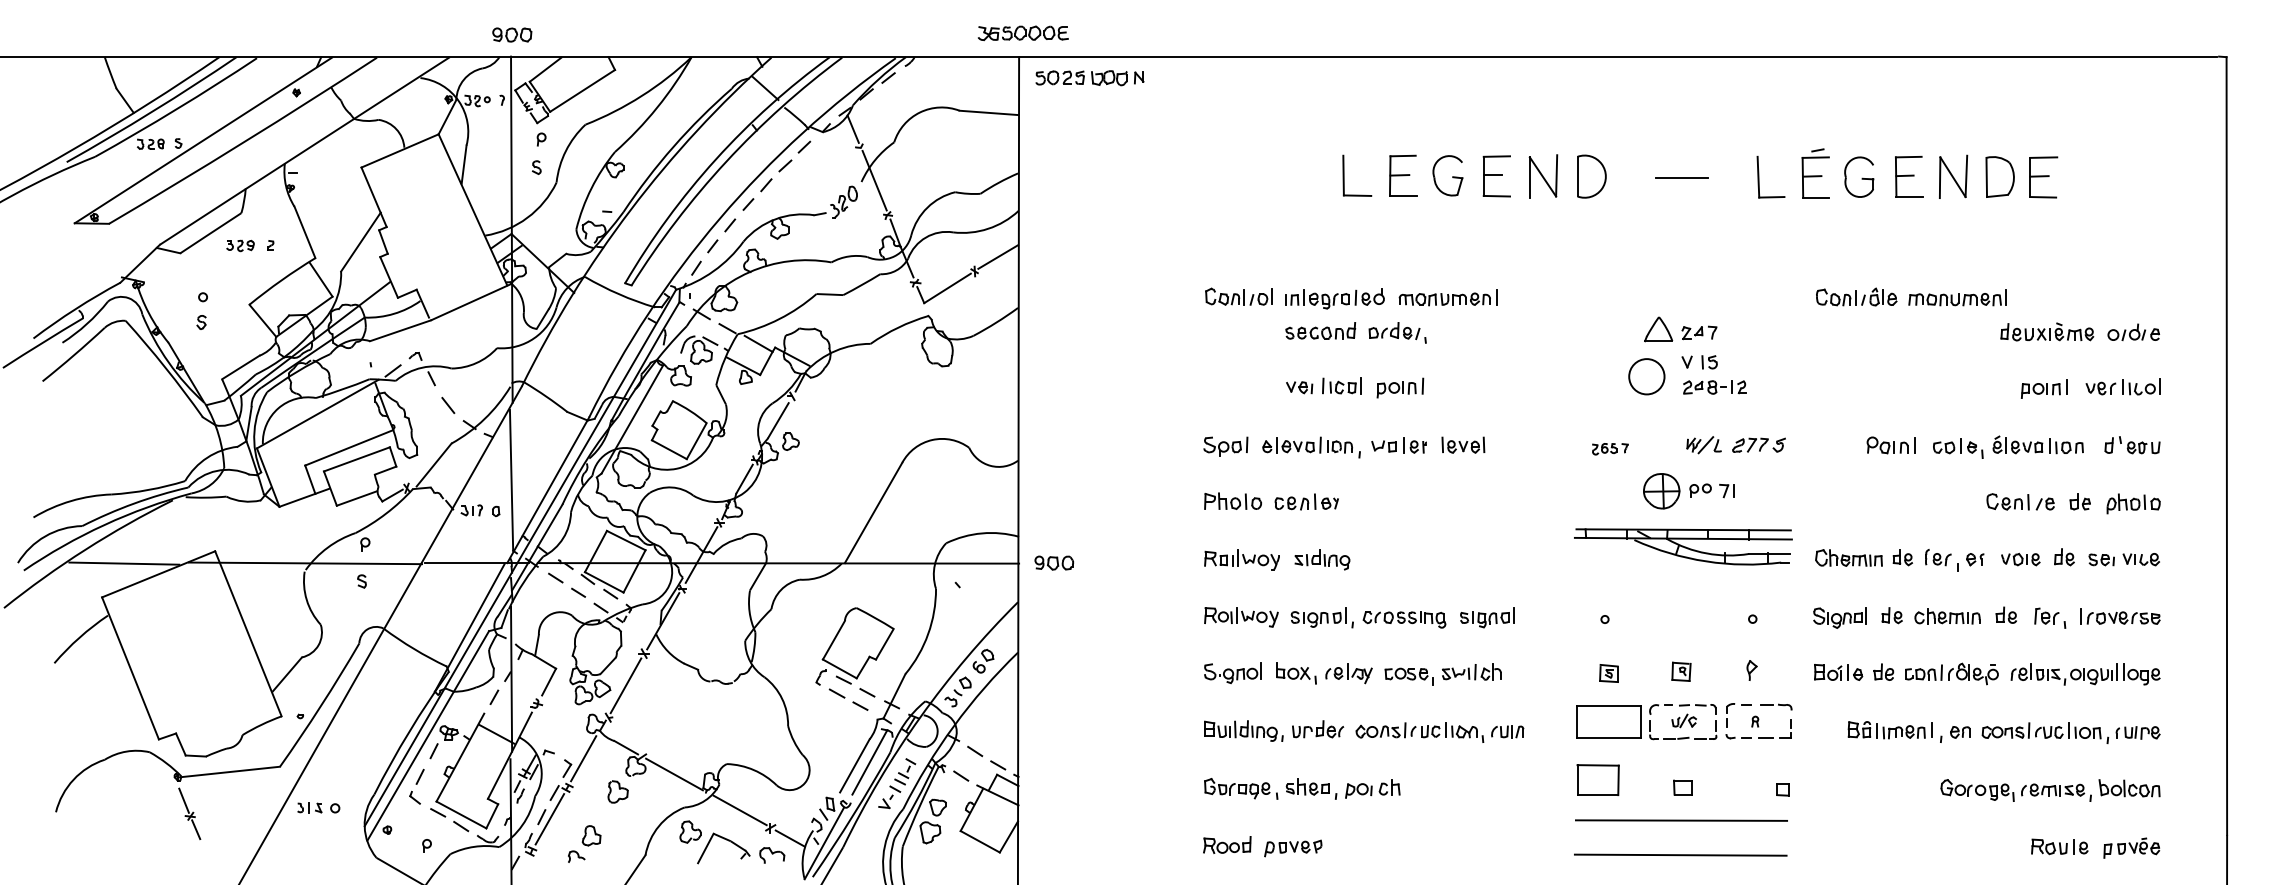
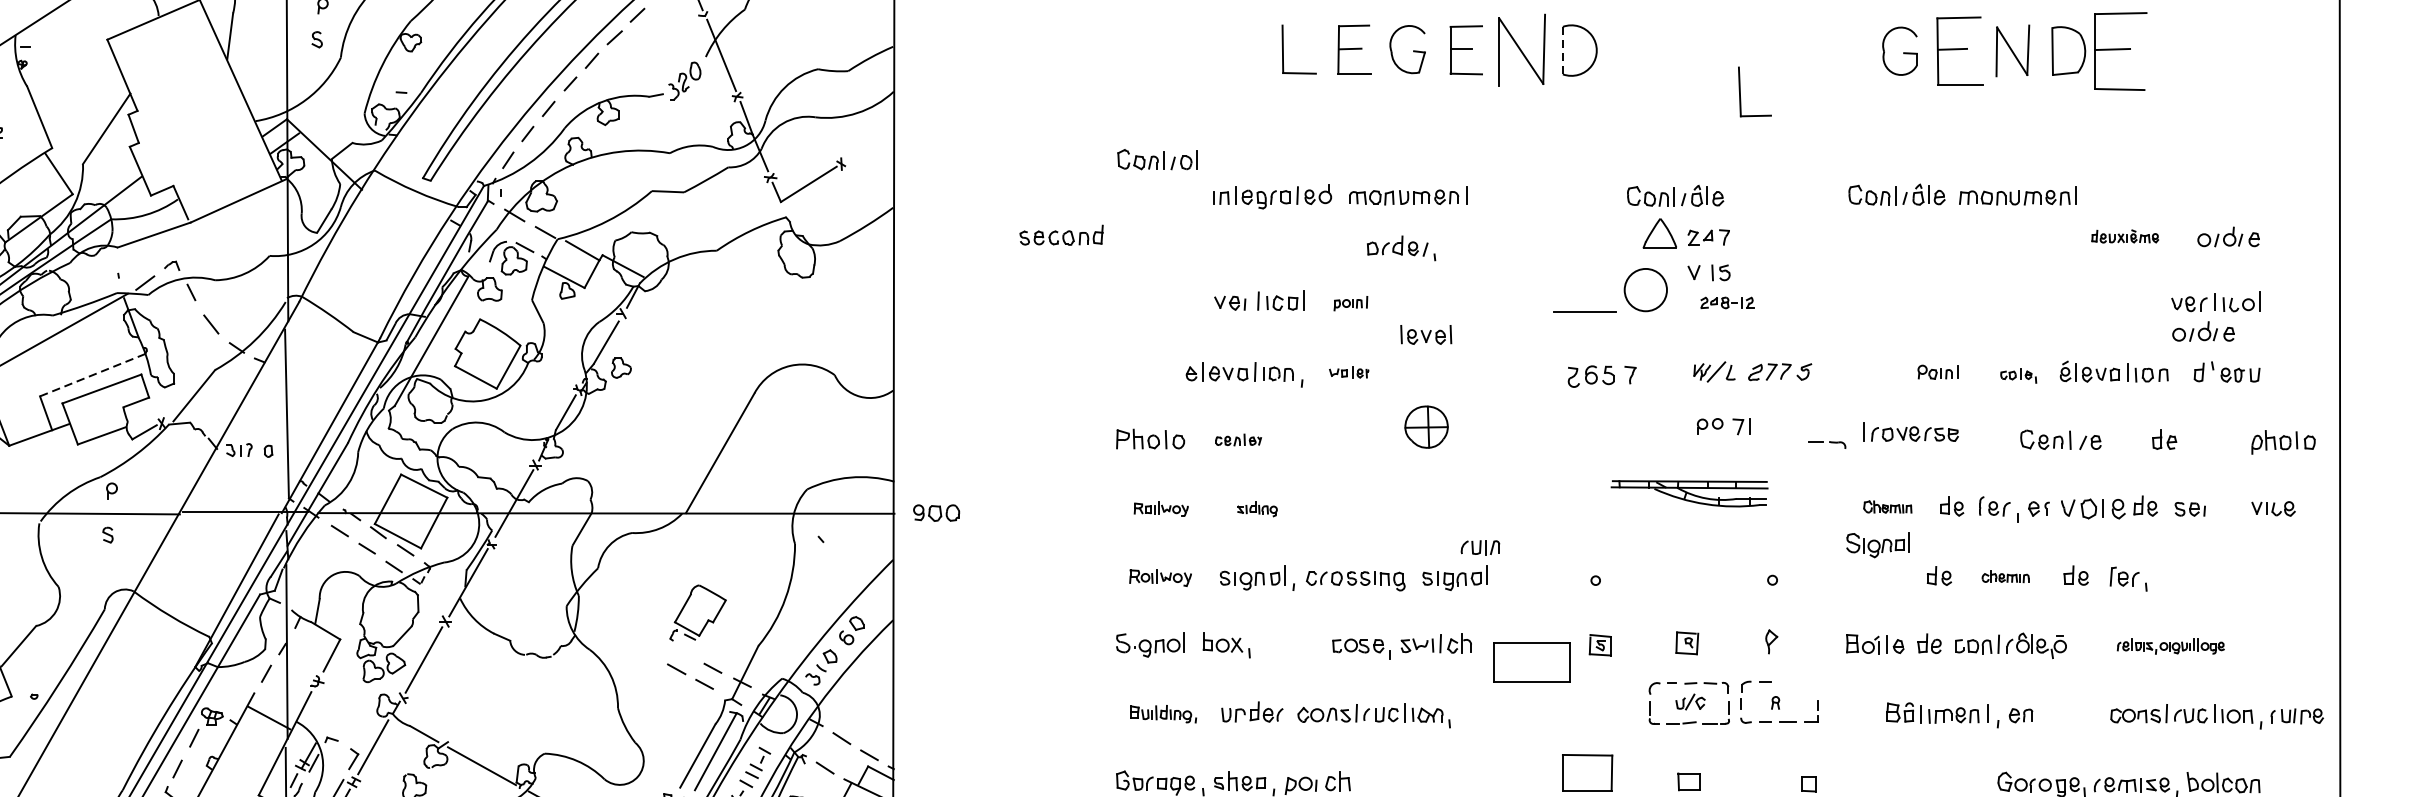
part: (1815, 173) -> (1847, 46), removed
part: (1543, 176) -> (1522, 50), size x1.4
line: (1577, 176) -> (1562, 50), solid -> dashed
part: (1909, 176) -> (1960, 50), size x1.4
line: (1681, 177) -> (1584, 311), moved
part: (1759, 177) -> (1741, 92), moved
part: (2043, 177) -> (2120, 51), size x1.6
line: (998, 256) -> (869, 146), removed
part: (1238, 296) -> (1157, 159), moved
part: (1671, 297) -> (1675, 195), added
part: (1320, 330) -> (1061, 234), moved
part: (2047, 331) -> (2125, 235), size x0.6
part: (1397, 332) -> (1401, 247), moved
part: (1400, 387) -> (1350, 302), size x0.6
part: (1714, 387) -> (1726, 302), size x0.7
part: (2043, 388) -> (2120, 304), removed
part: (2112, 410) -> (2203, 330), added
part: (1463, 444) -> (1426, 334), moved
part: (1398, 445) -> (1348, 372), size x0.6
part: (1890, 445) -> (1937, 372), size x0.7
part: (1225, 446) -> (1141, 373), removed
line: (349, 447) -> (93, 374), solid -> dashed
part: (1958, 448) -> (2018, 375), size x0.6
part: (1610, 449) -> (1602, 377), size x1.6
part: (1661, 491) -> (1426, 427), moved
part: (1306, 501) -> (1238, 439), size x0.6
part: (2020, 501) -> (2060, 439), moved
part: (2133, 503) -> (2283, 441), moved
part: (1683, 546) -> (1689, 493), size x0.6
part: (1848, 557) -> (1887, 506), size x0.6
part: (1241, 559) -> (1160, 508), size x0.6
part: (1322, 559) -> (1257, 508), size x0.6
part: (2020, 559) -> (2093, 508), size x1.4
part: (2140, 559) -> (2272, 508), moved
part: (1947, 616) -> (2005, 577), size x0.6
part: (2120, 616) -> (1911, 432), moved
part: (1241, 617) -> (1160, 578), size x0.7
part: (1839, 617) -> (1877, 544), moved
part: (854, 646) -> (697, 612), size x0.6
part: (1348, 673) -> (1288, 645), removed
part: (2085, 674) -> (2170, 646), size x0.6
part: (1776, 706) -> (1827, 444), moved
part: (1608, 721) -> (1531, 662), moved
part: (1243, 730) -> (1163, 713), size x0.7
part: (1507, 731) -> (1480, 547), moved
part: (2070, 732) -> (2216, 715), moved

